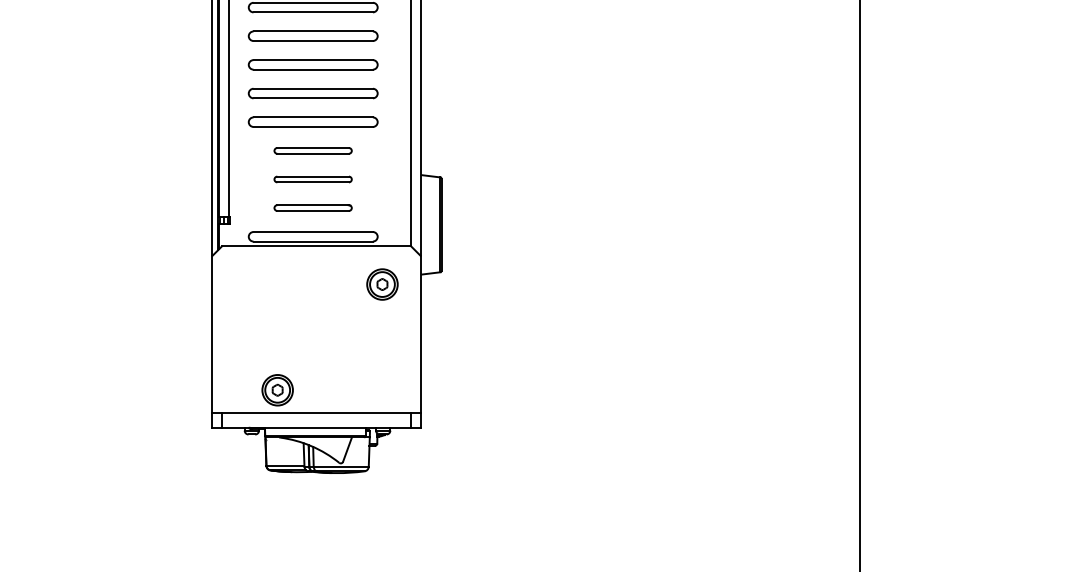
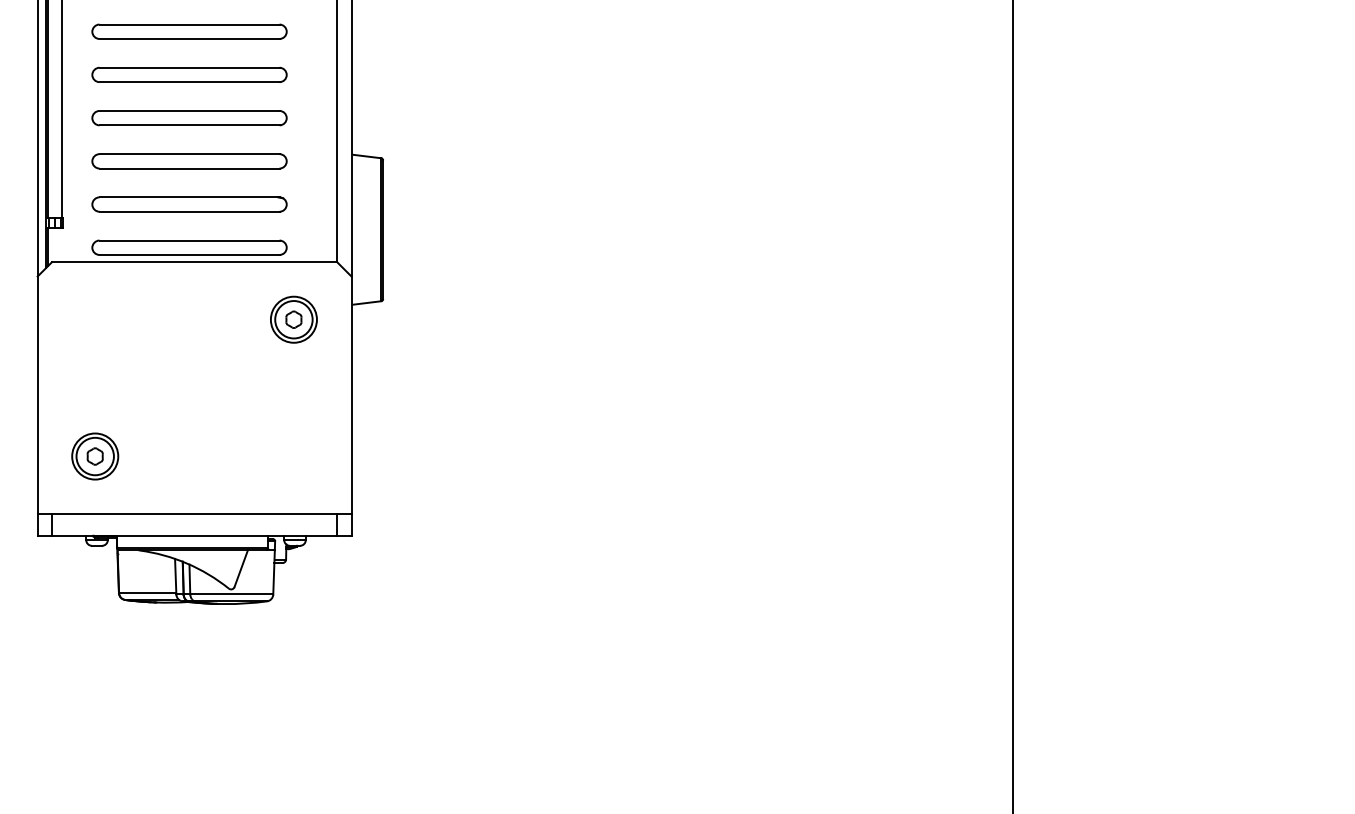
part: (312, 150) -> (188, 117), size x1.67
part: (312, 179) -> (188, 161), size x1.67
part: (312, 207) -> (188, 203), size x1.67
part: (277, 390) -> (94, 456), moved

